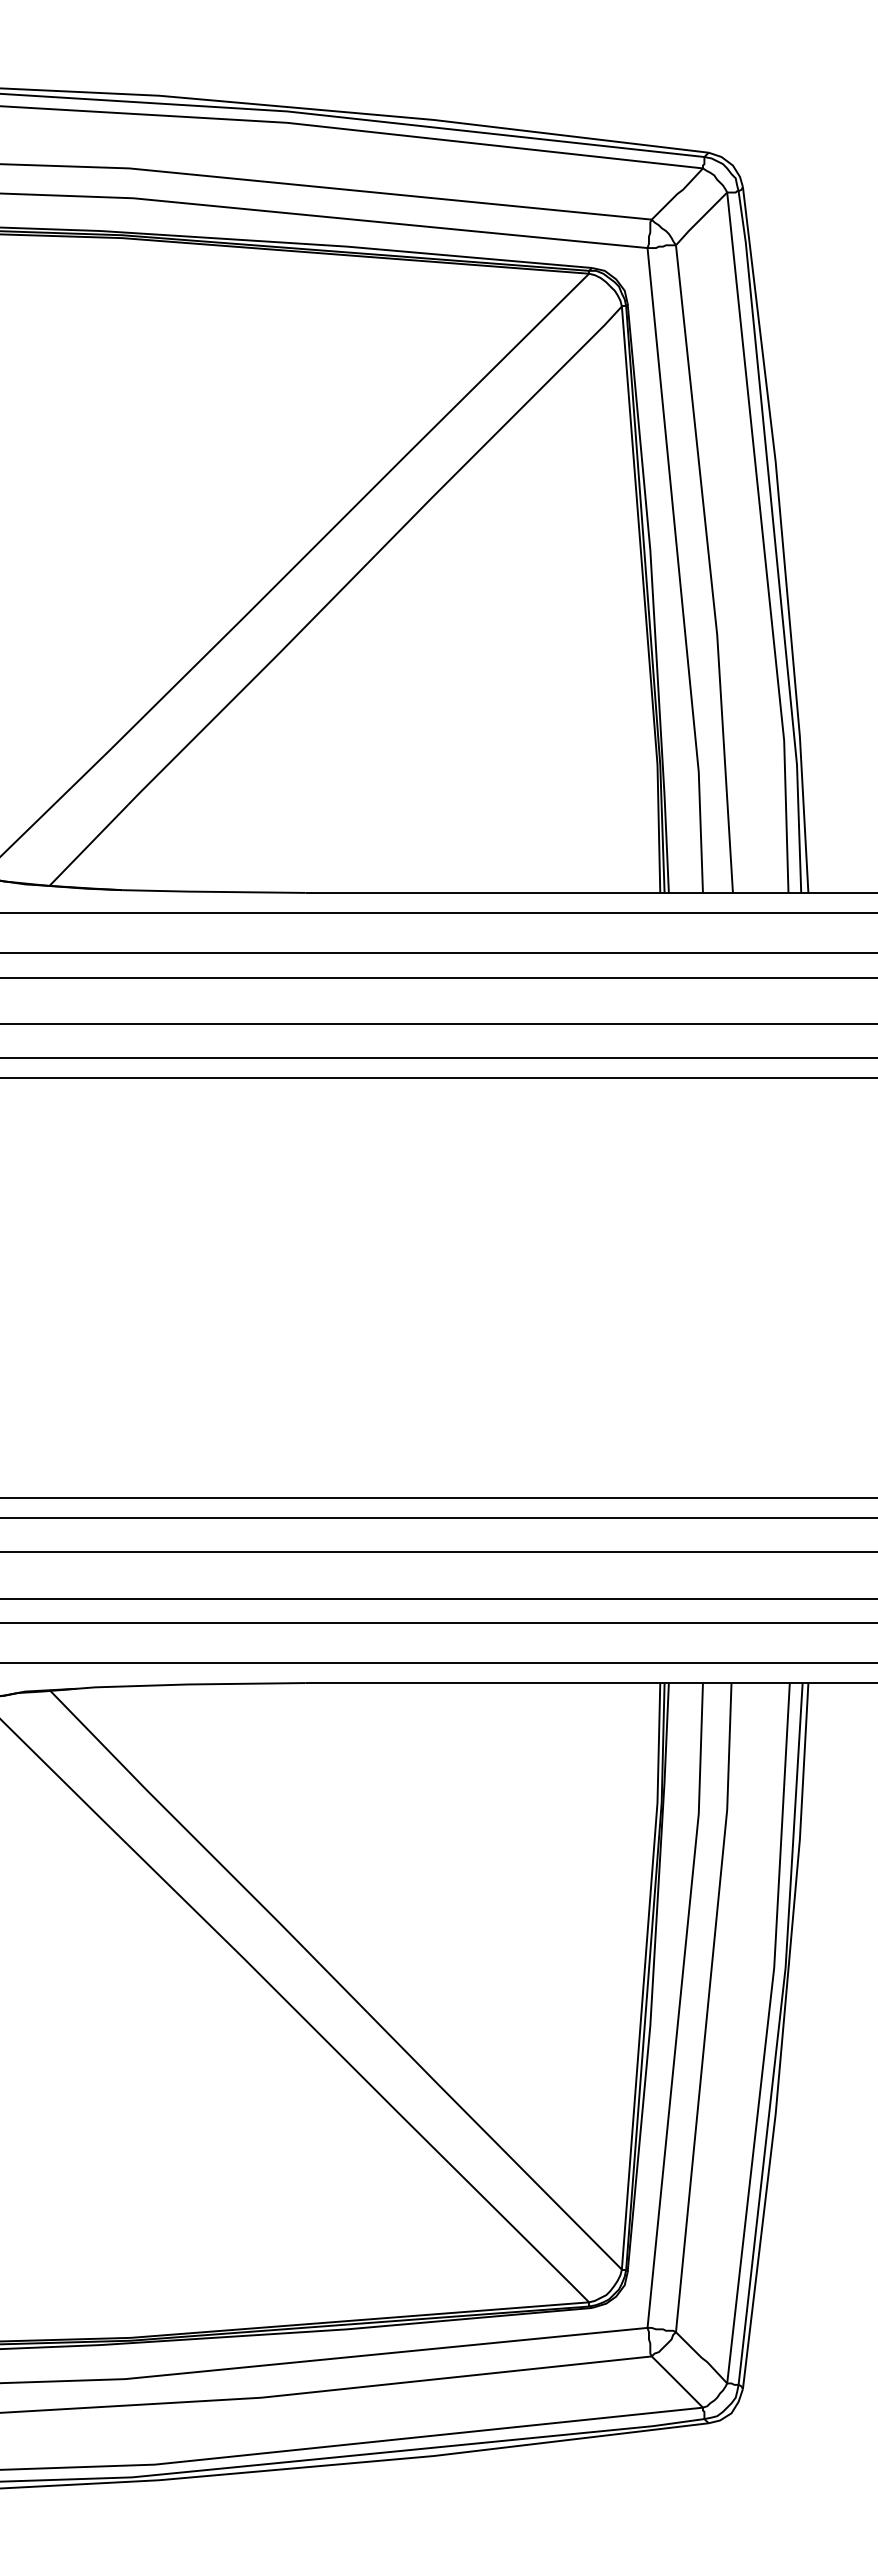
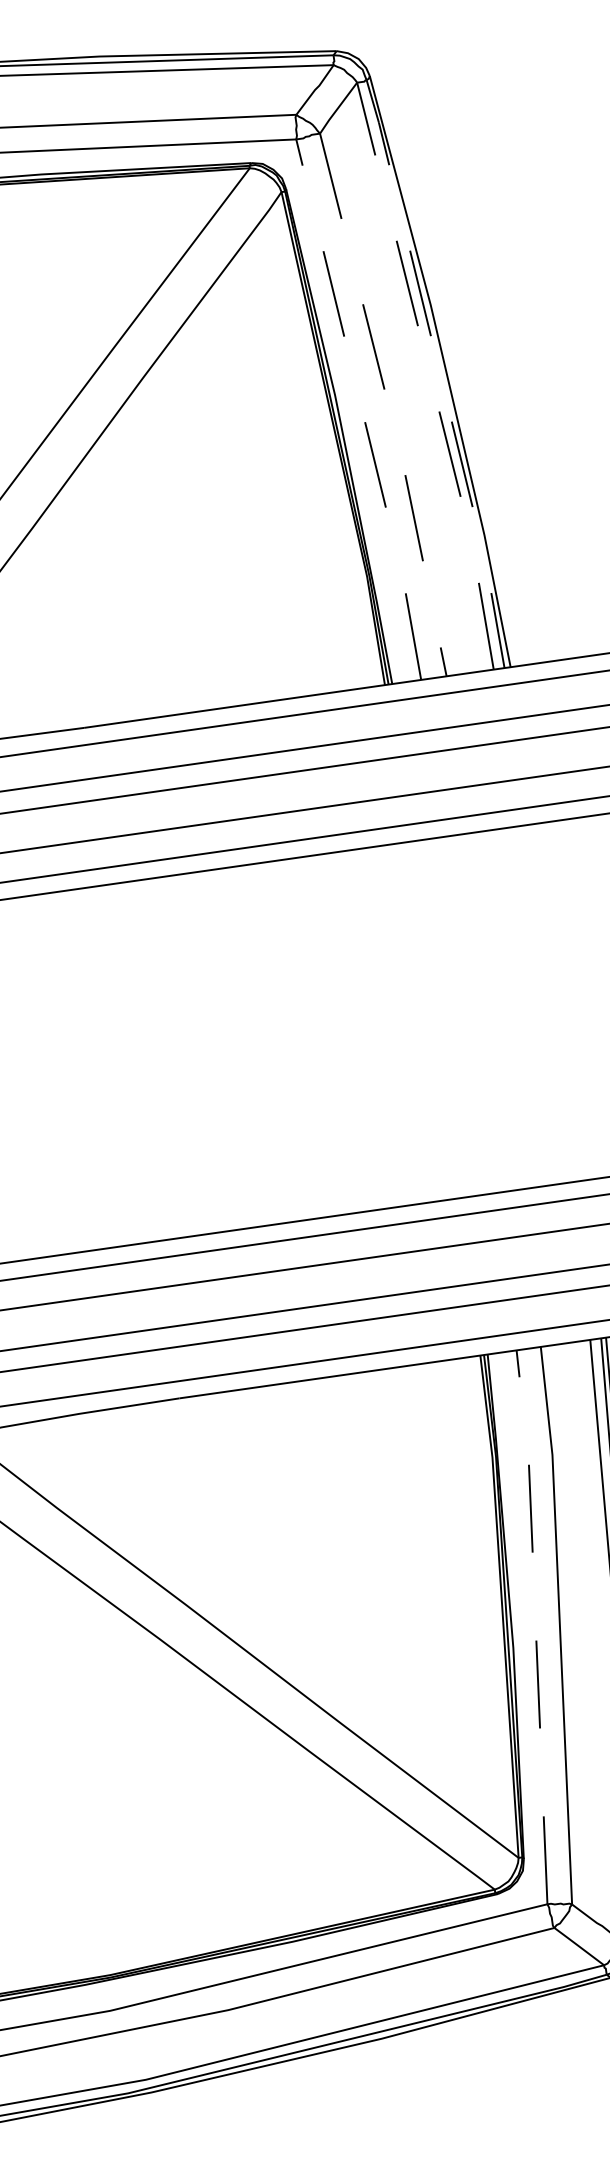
line: (775, 541) -> (440, 372), solid -> dashed
line: (763, 543) -> (430, 376), solid -> dashed
line: (710, 569) -> (388, 404), solid -> dashed
line: (679, 570) -> (362, 409), solid -> dashed
line: (679, 2004) -> (535, 1625), solid -> dashed

